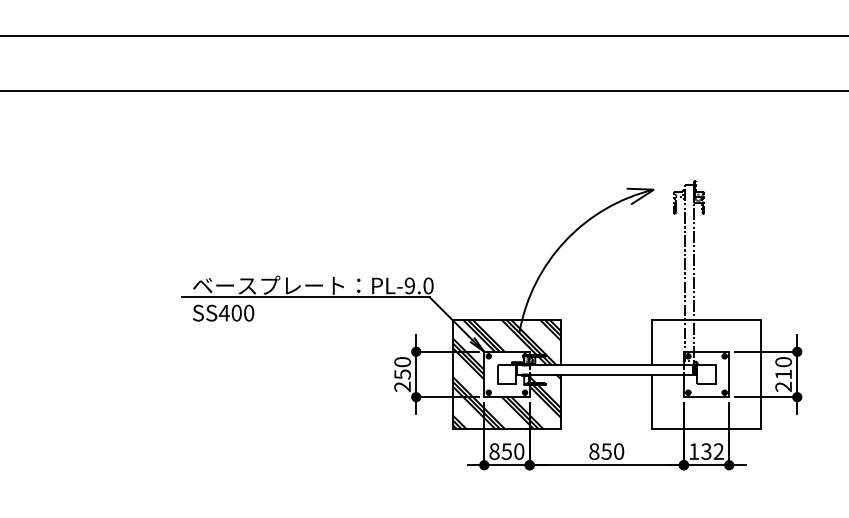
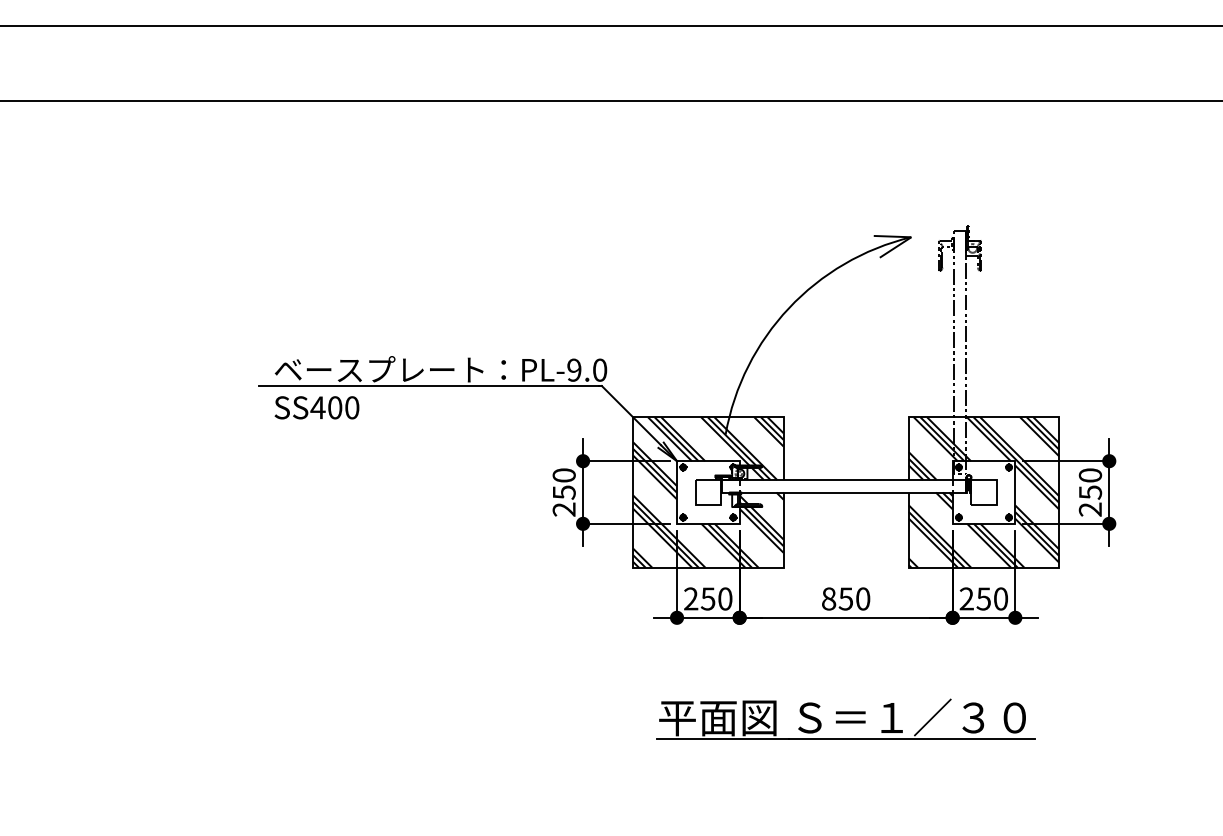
hatch: (706, 374) -> (983, 492), added
text: (783, 374) -> (1090, 492), 210 -> 250
text: (494, 451) -> (691, 598), 850 -> 250
text: (706, 451) -> (983, 598), 132 -> 250

